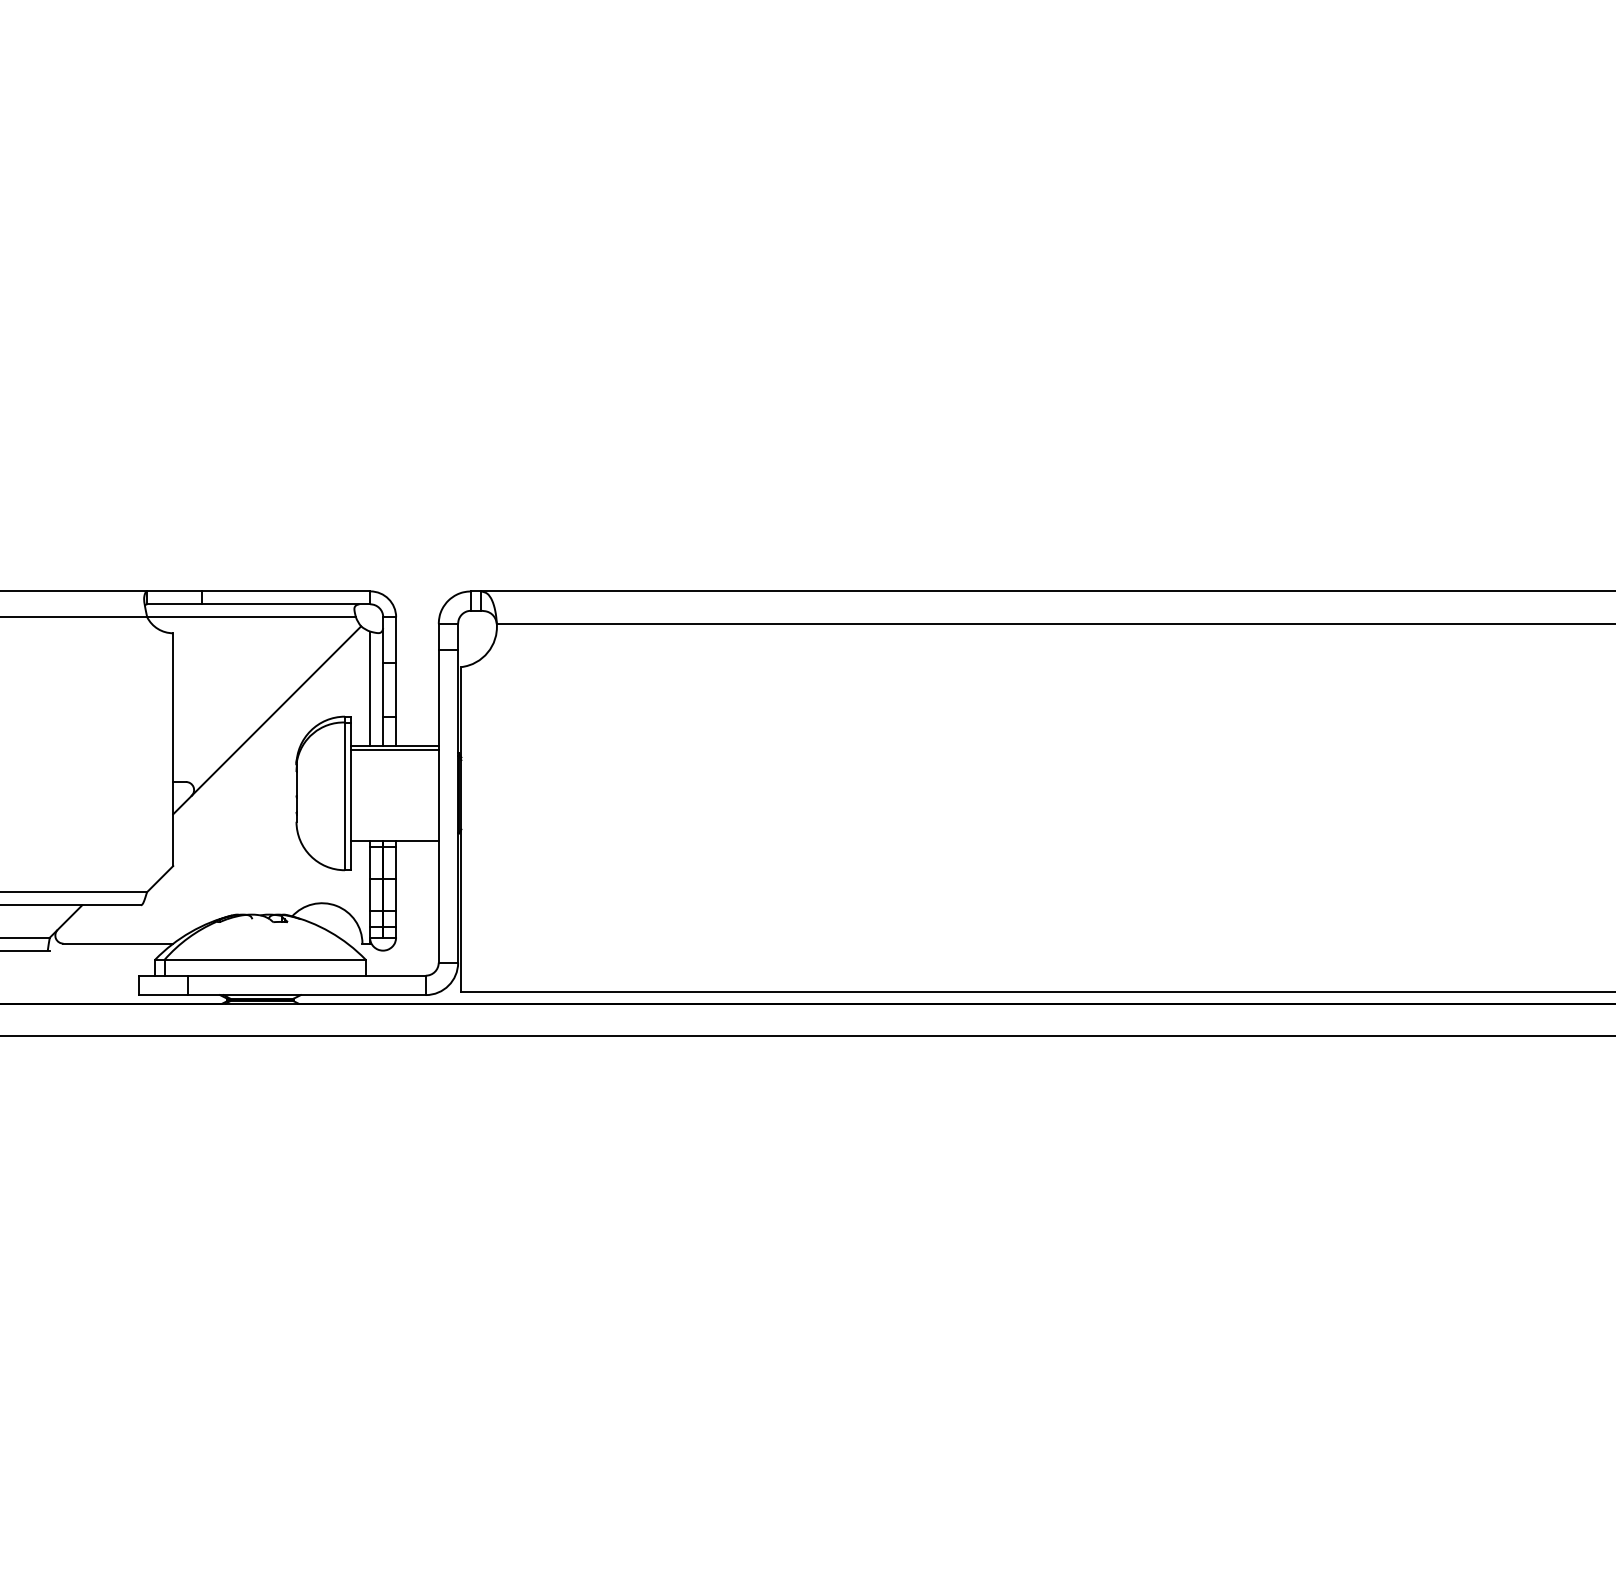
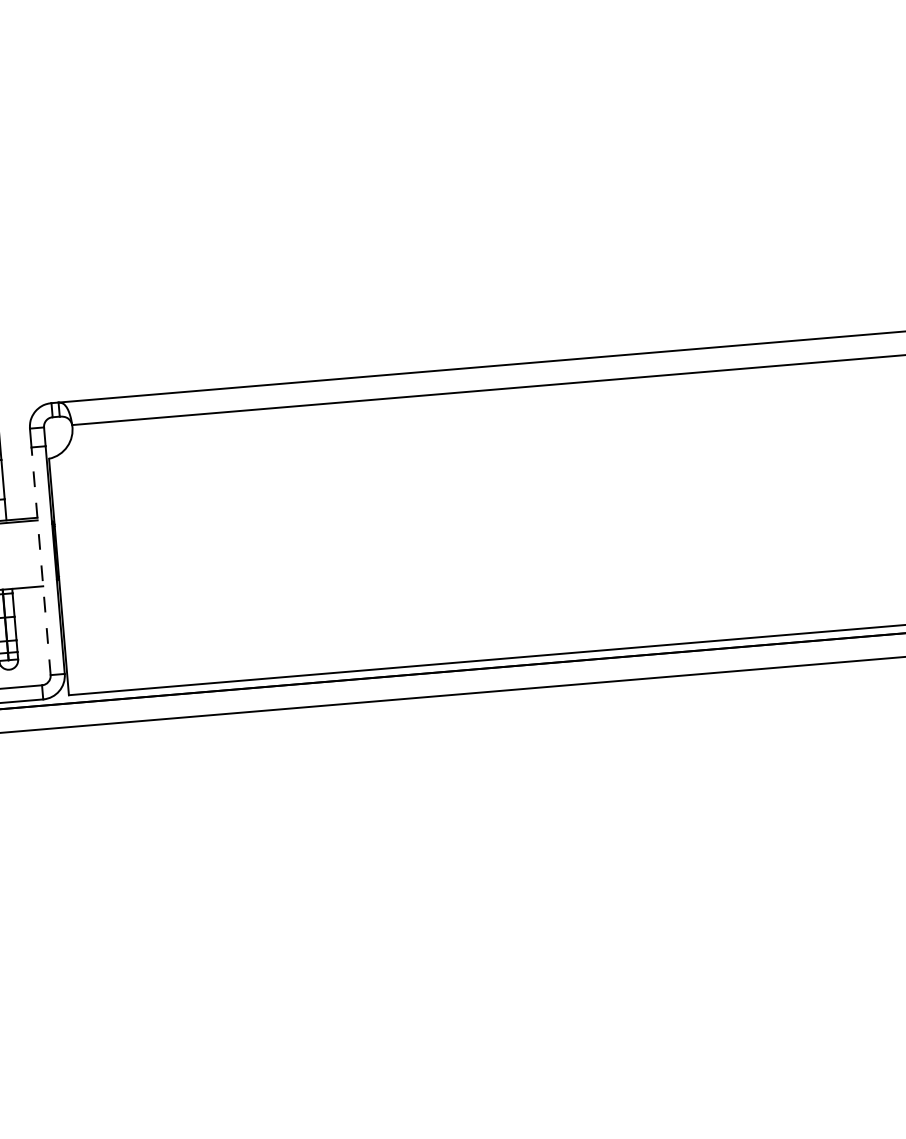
line: (438, 806) -> (40, 561), solid -> dashed

